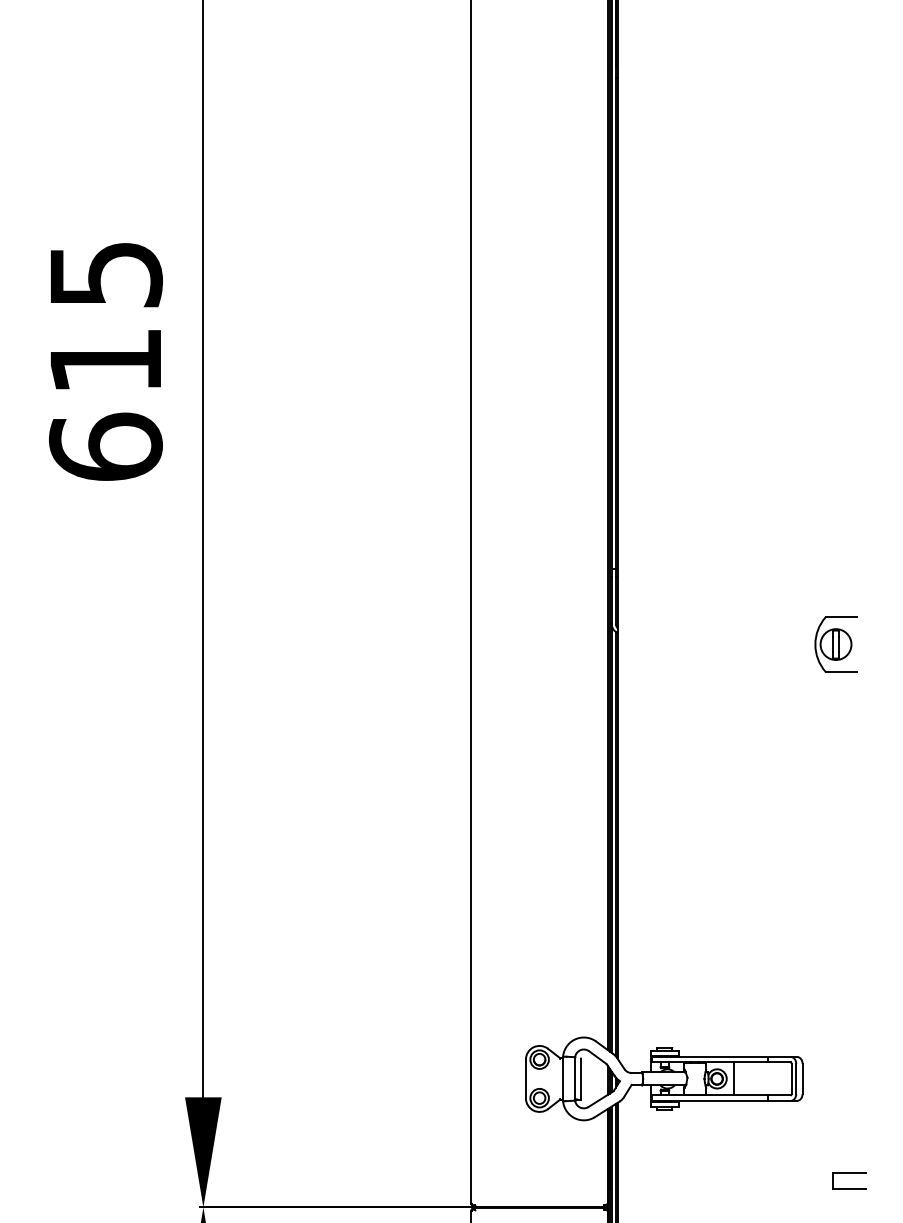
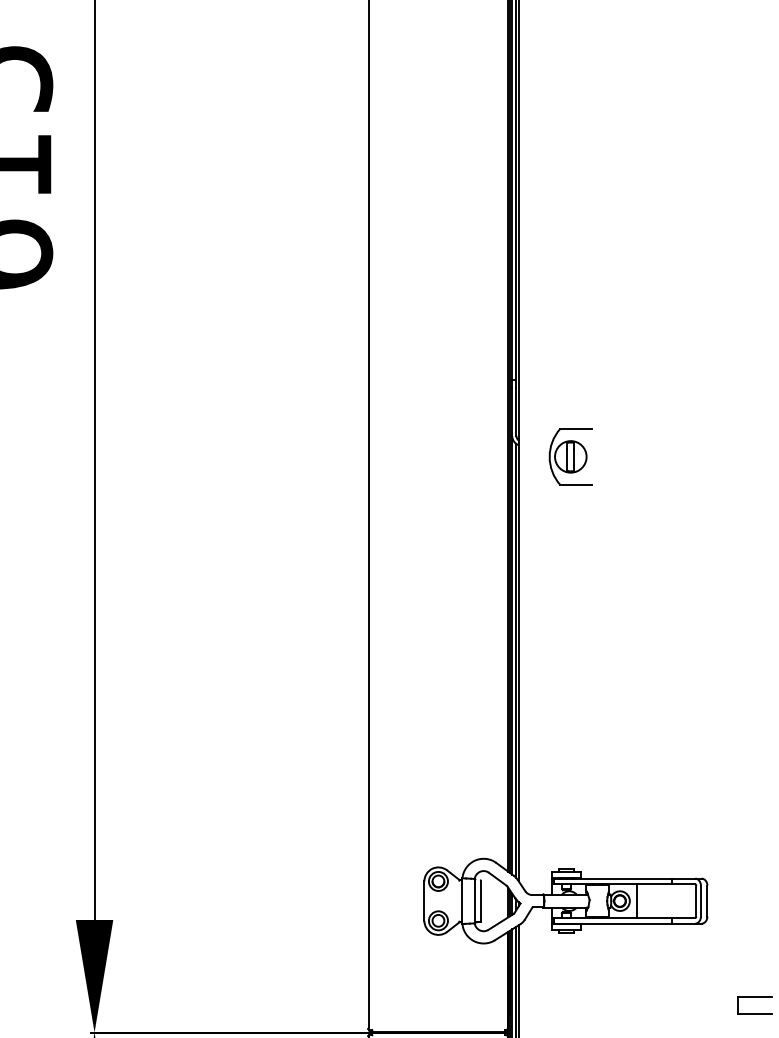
part: (835, 644) -> (570, 456), moved

